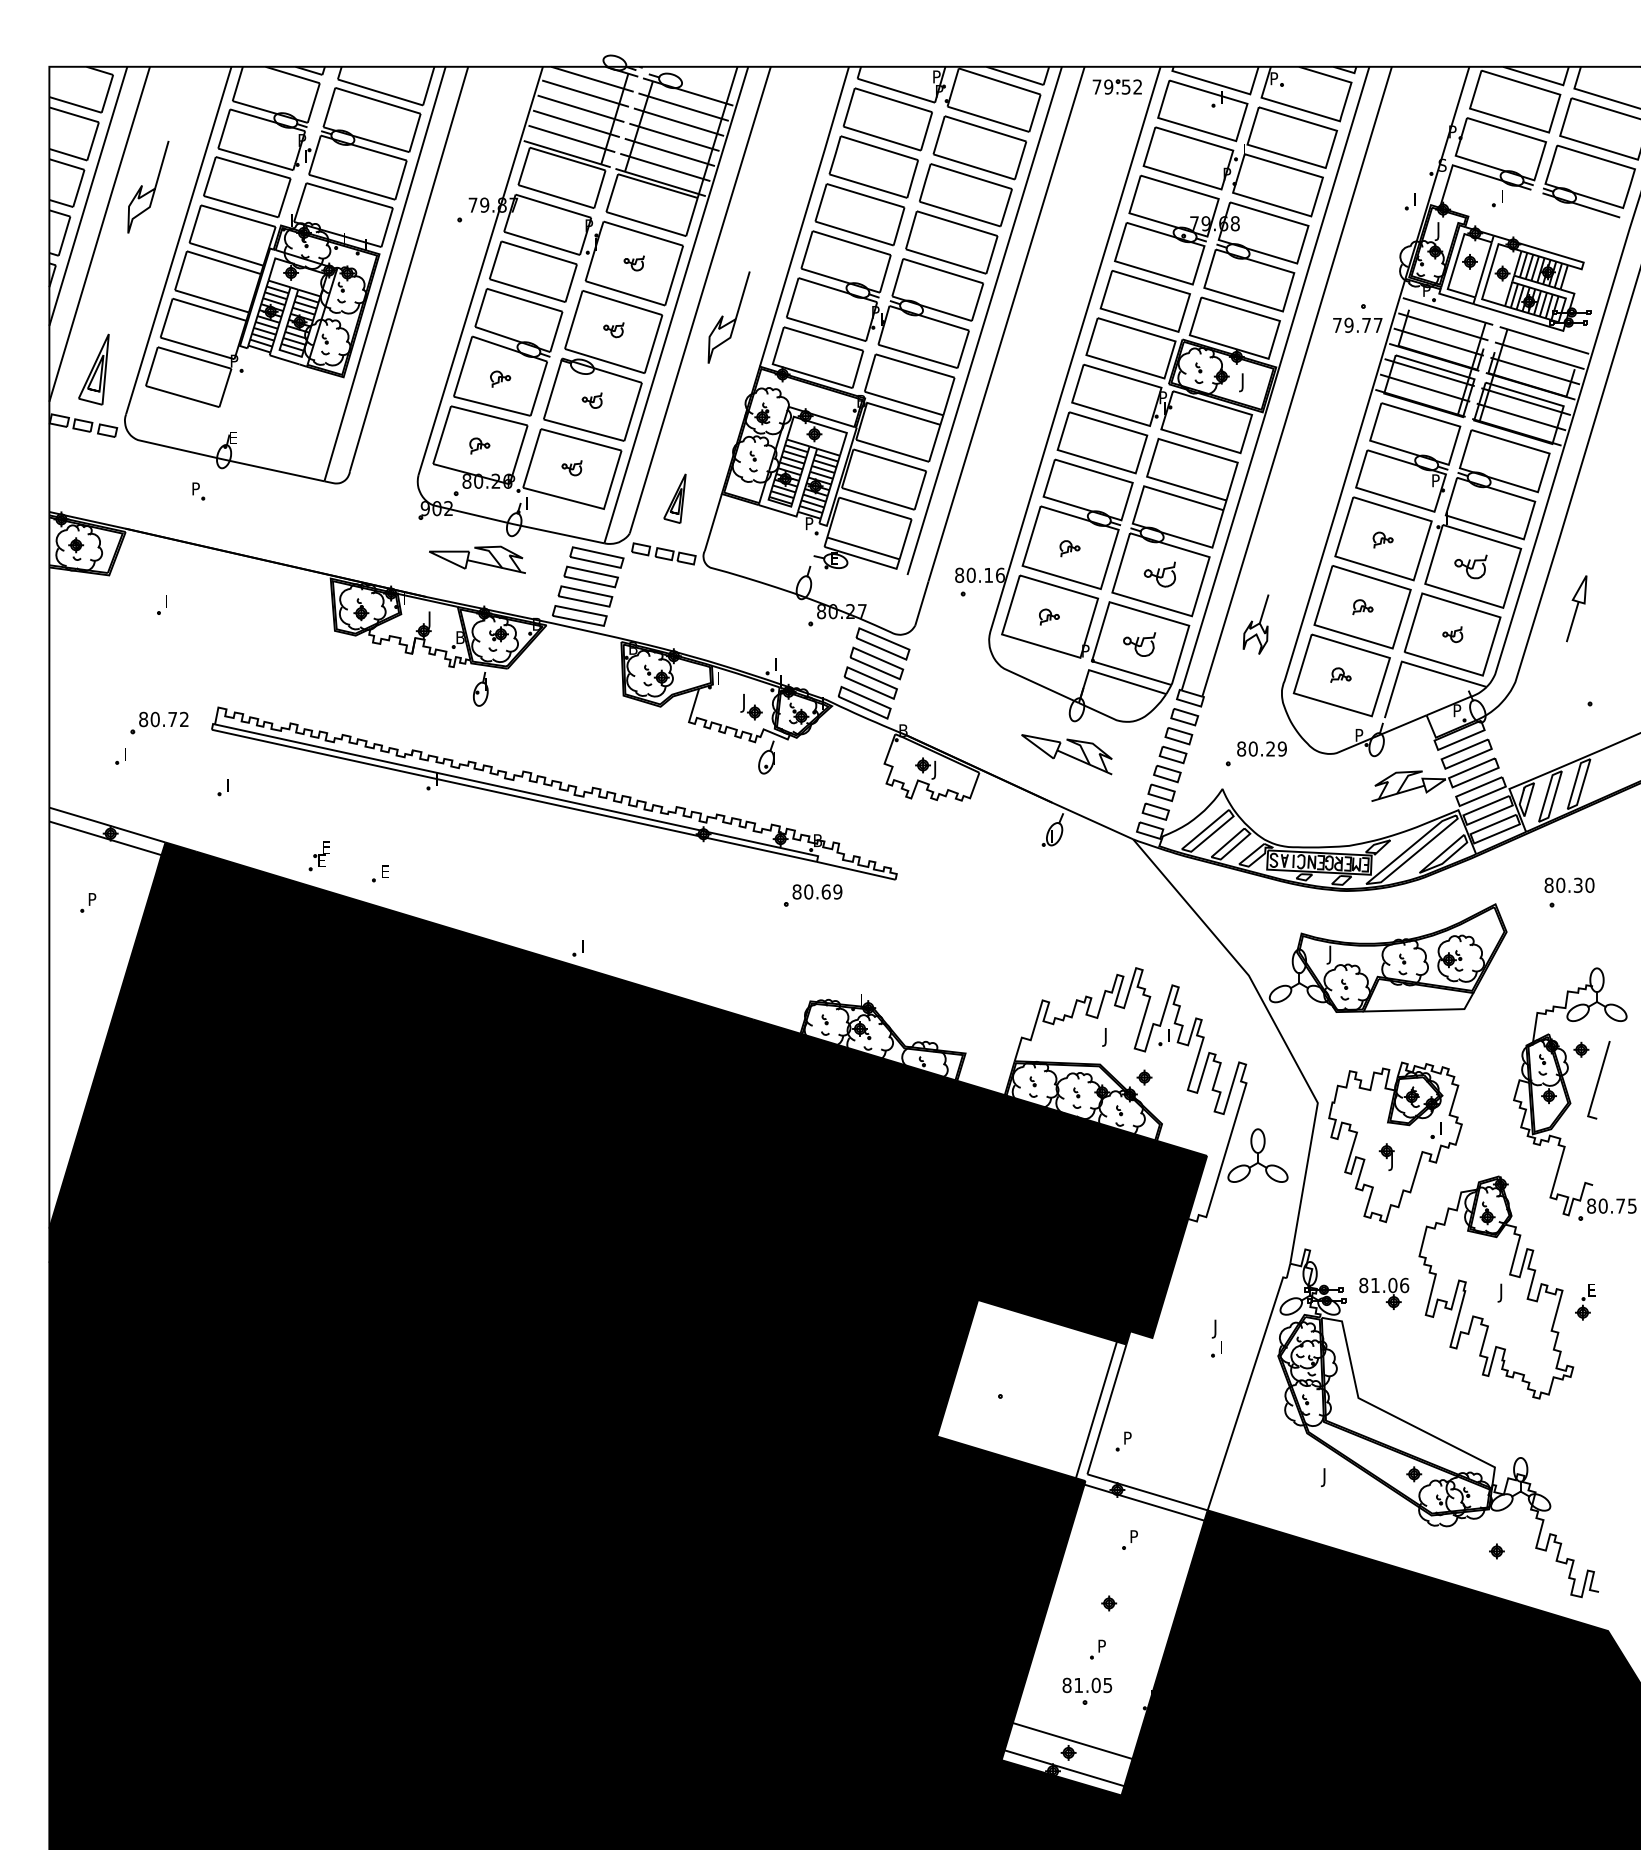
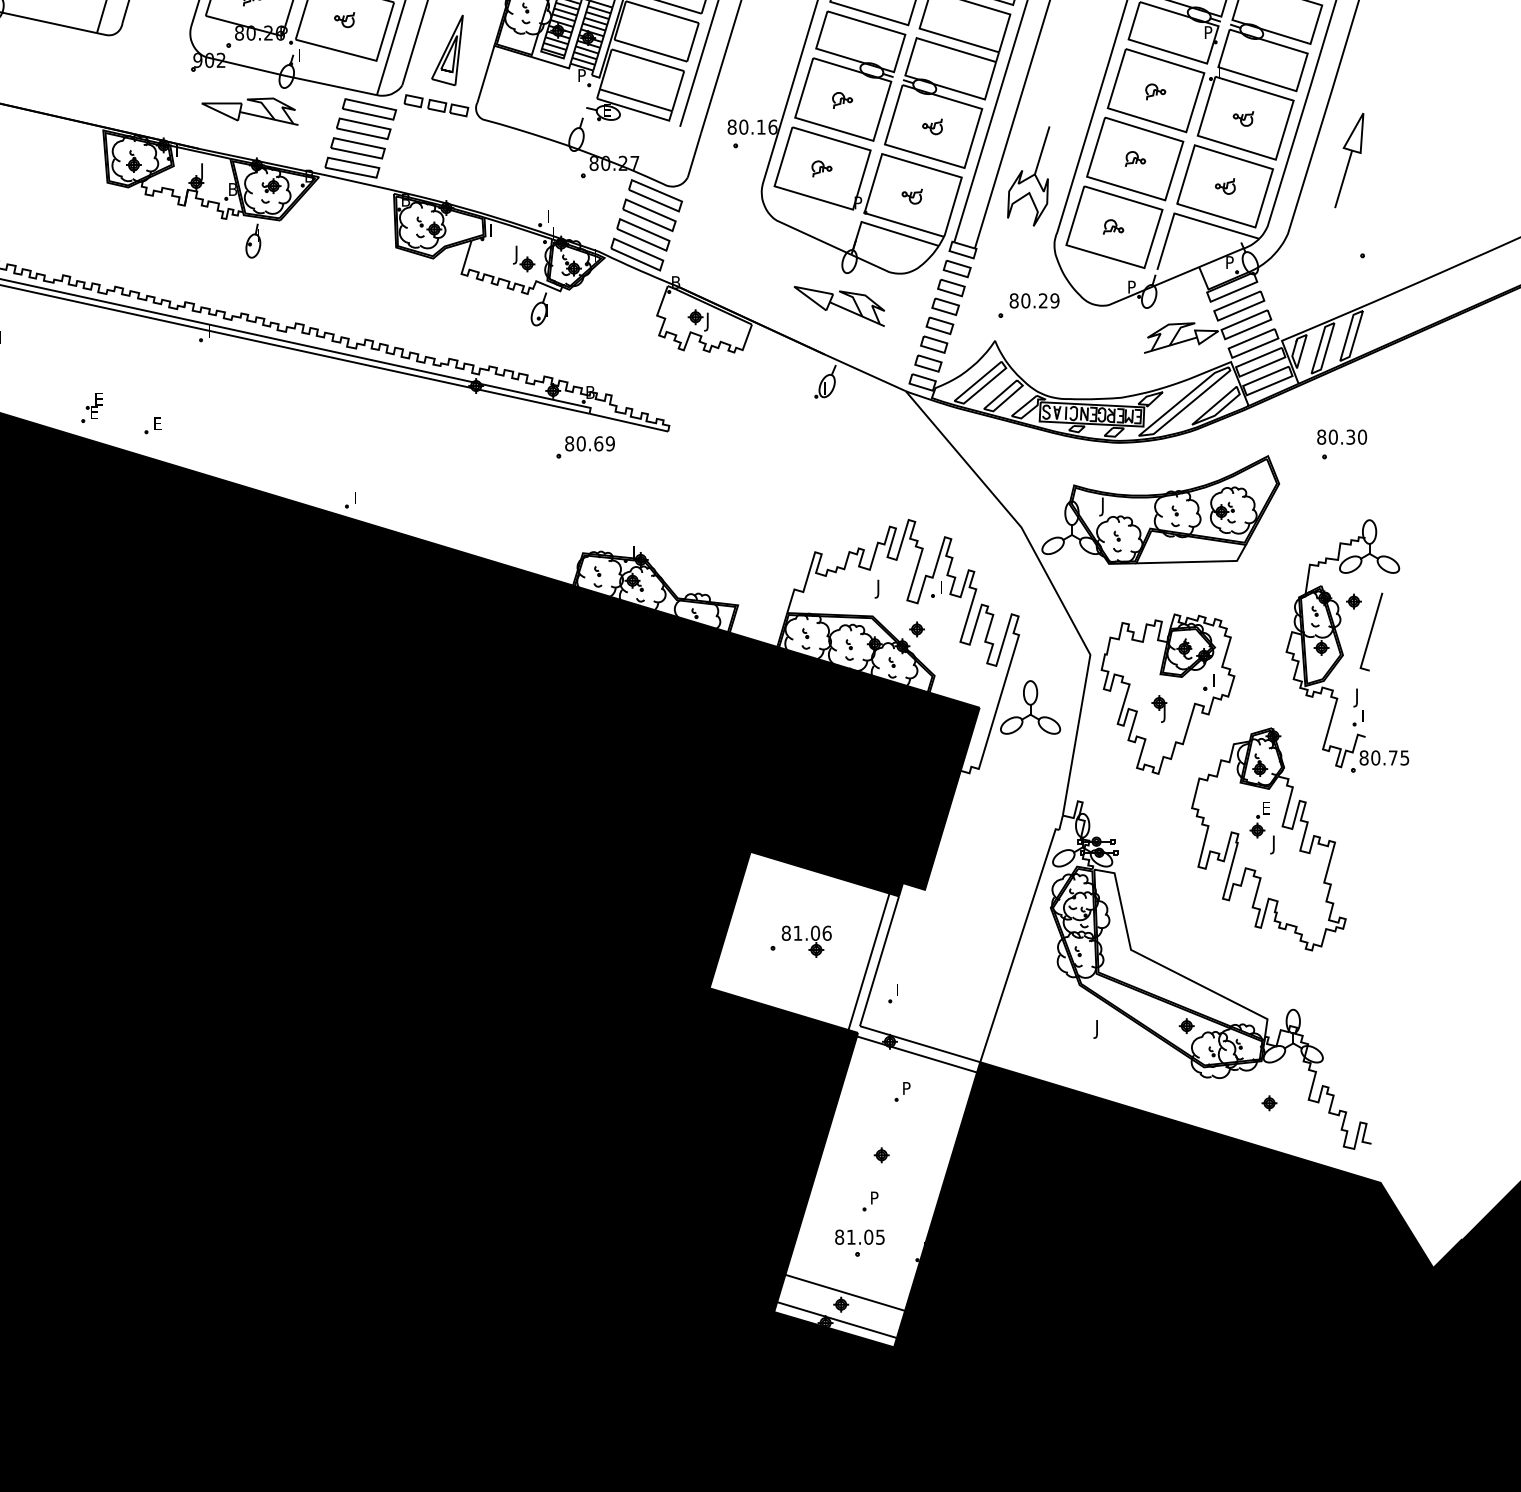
part: (674, 498) -> (447, 50), size x1.43
part: (1470, 566) -> (1243, 118), size x0.62
part: (1159, 575) -> (932, 127), size x0.62
part: (1576, 608) -> (1349, 160), size x1.43
part: (1255, 624) -> (1028, 176), size x1.67
part: (1139, 644) -> (912, 196), size x0.62
part: (1384, 1293) -> (807, 941), moved
part: (1585, 1302) -> (1260, 820), moved
part: (1216, 1338) -> (1358, 707), moved
text: (1127, 1437) -> (900, 989), P -> I

